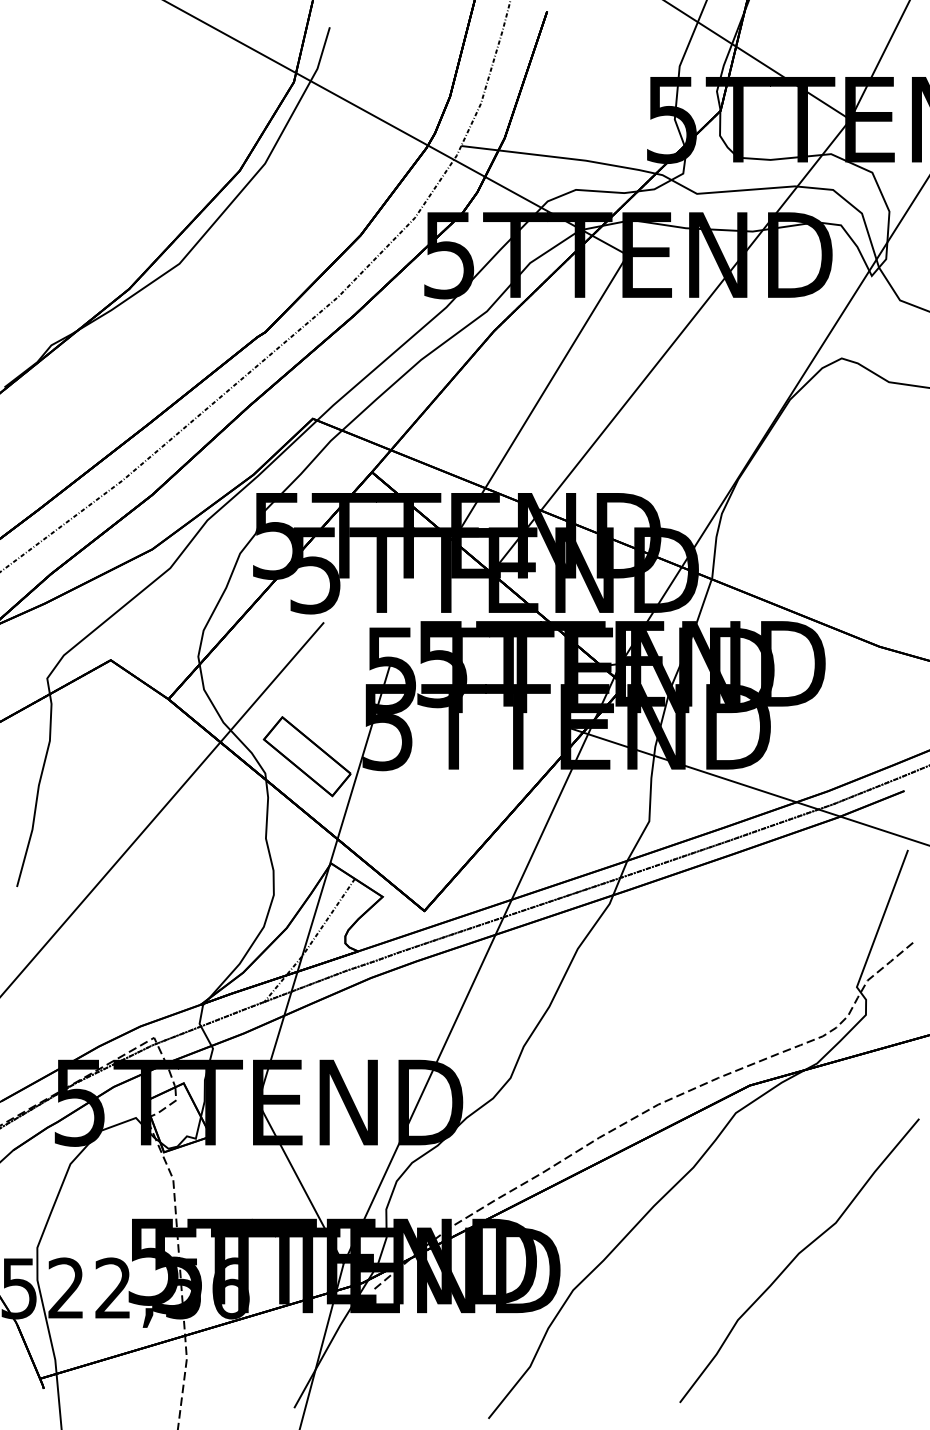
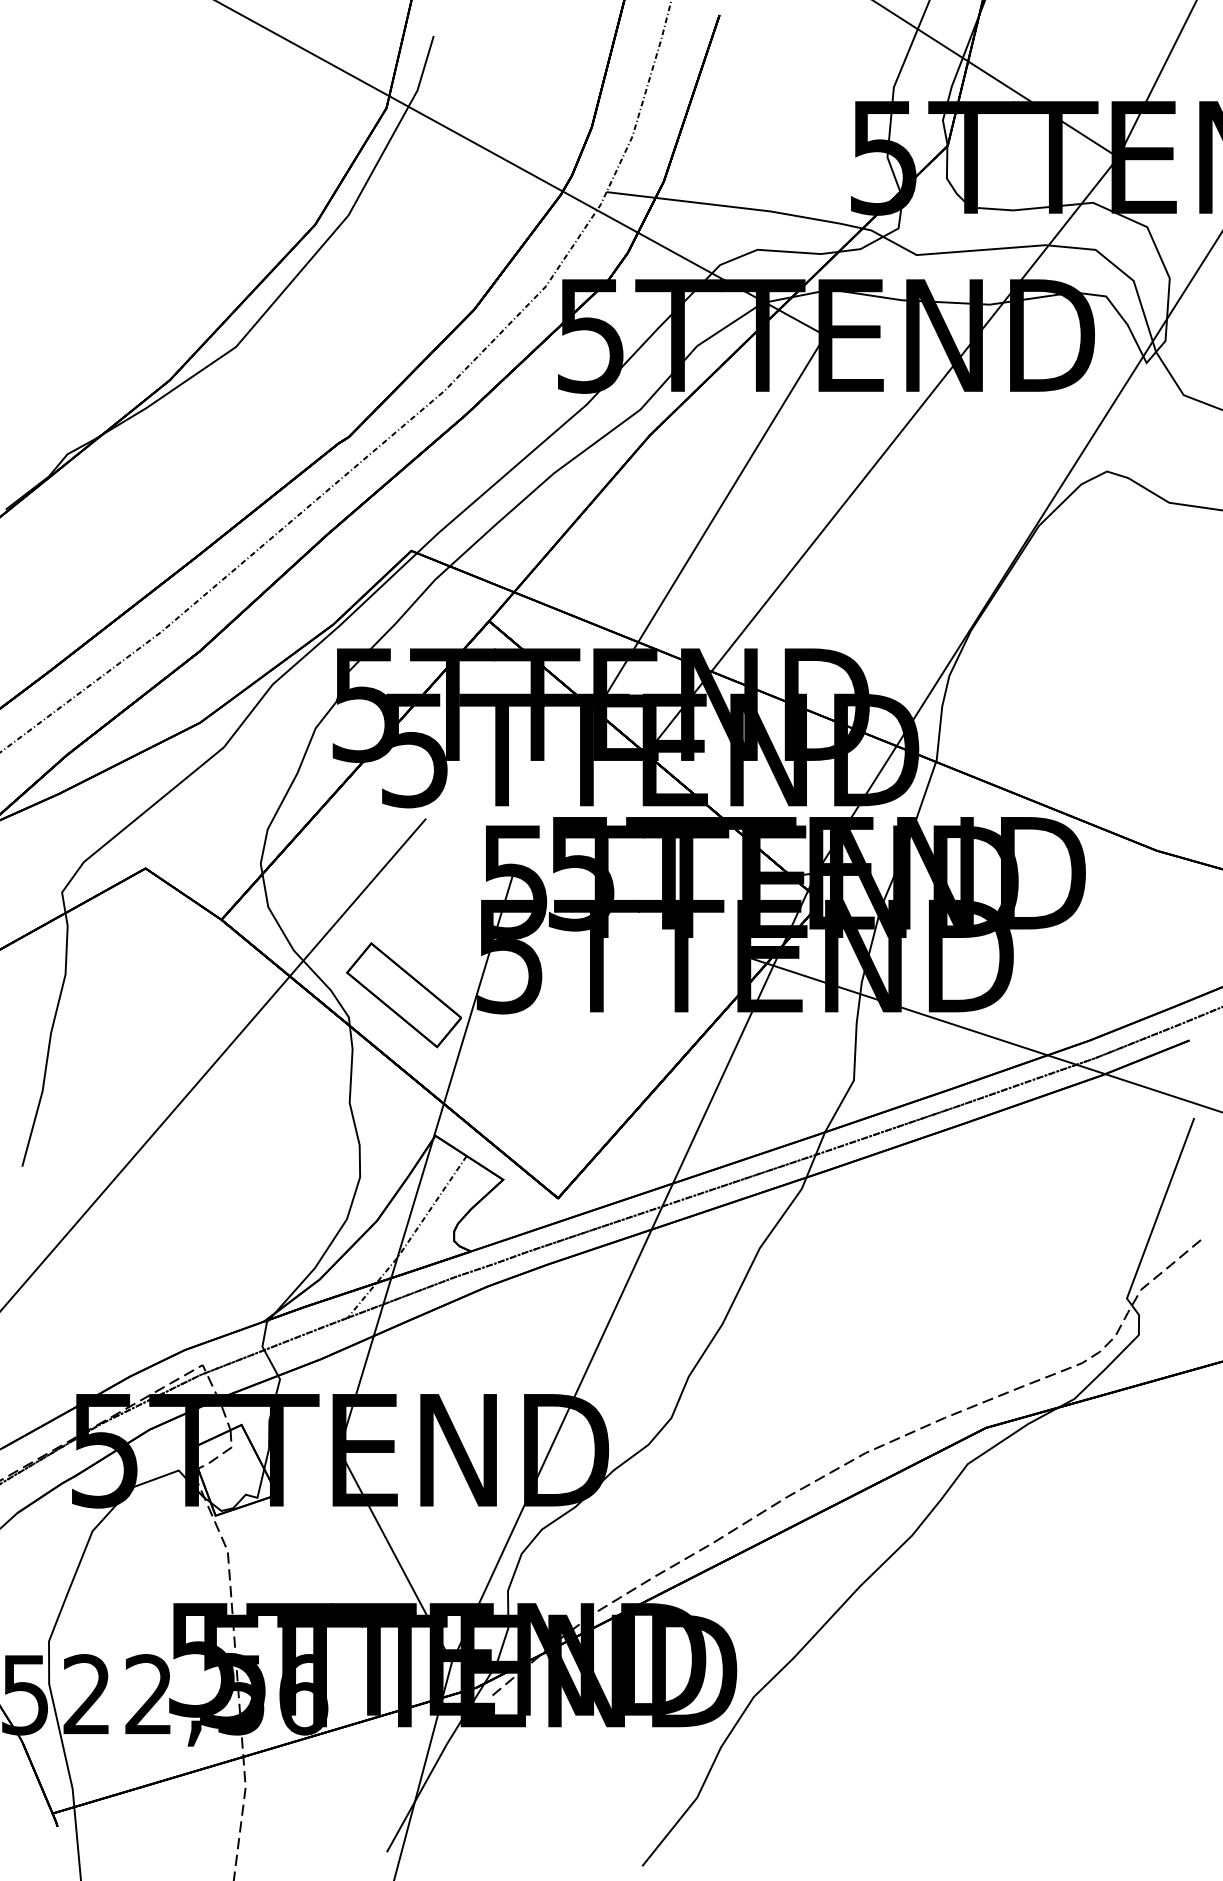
curve: (796, 1257) -> (1047, 1654), removed

